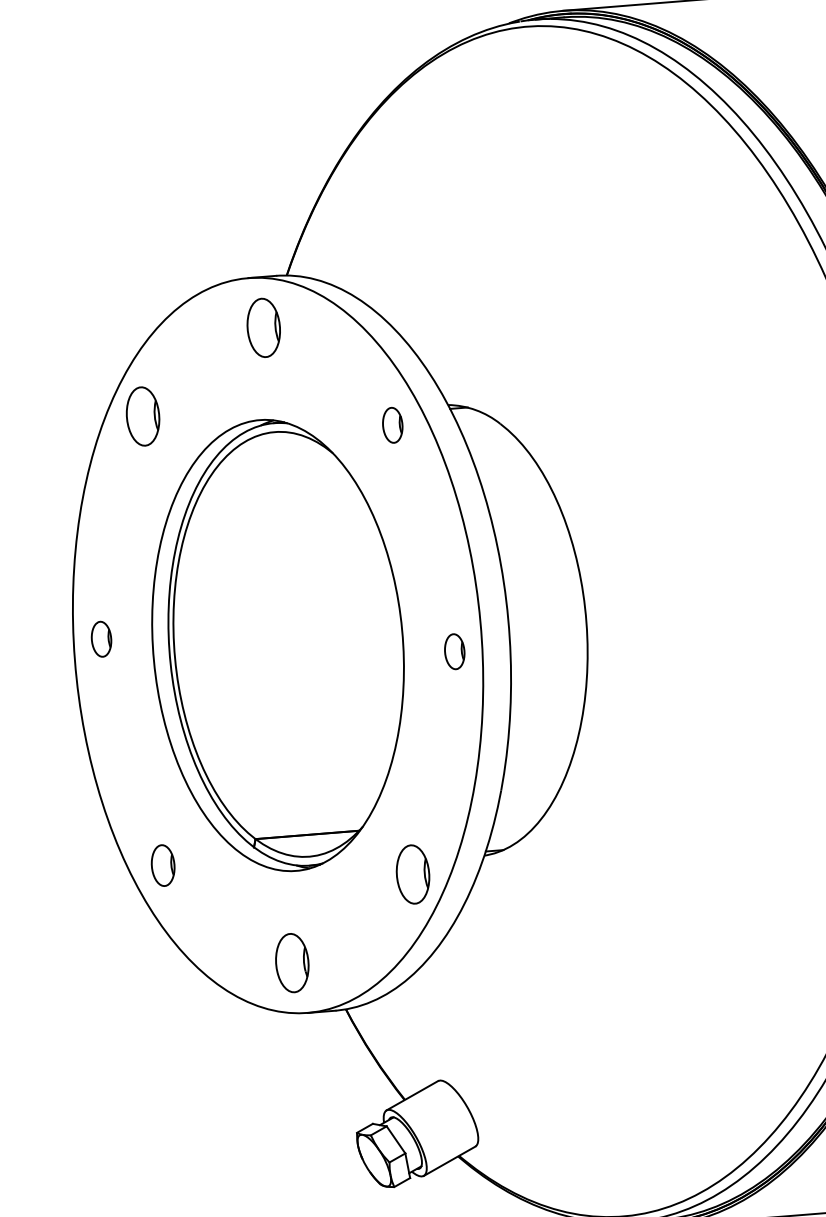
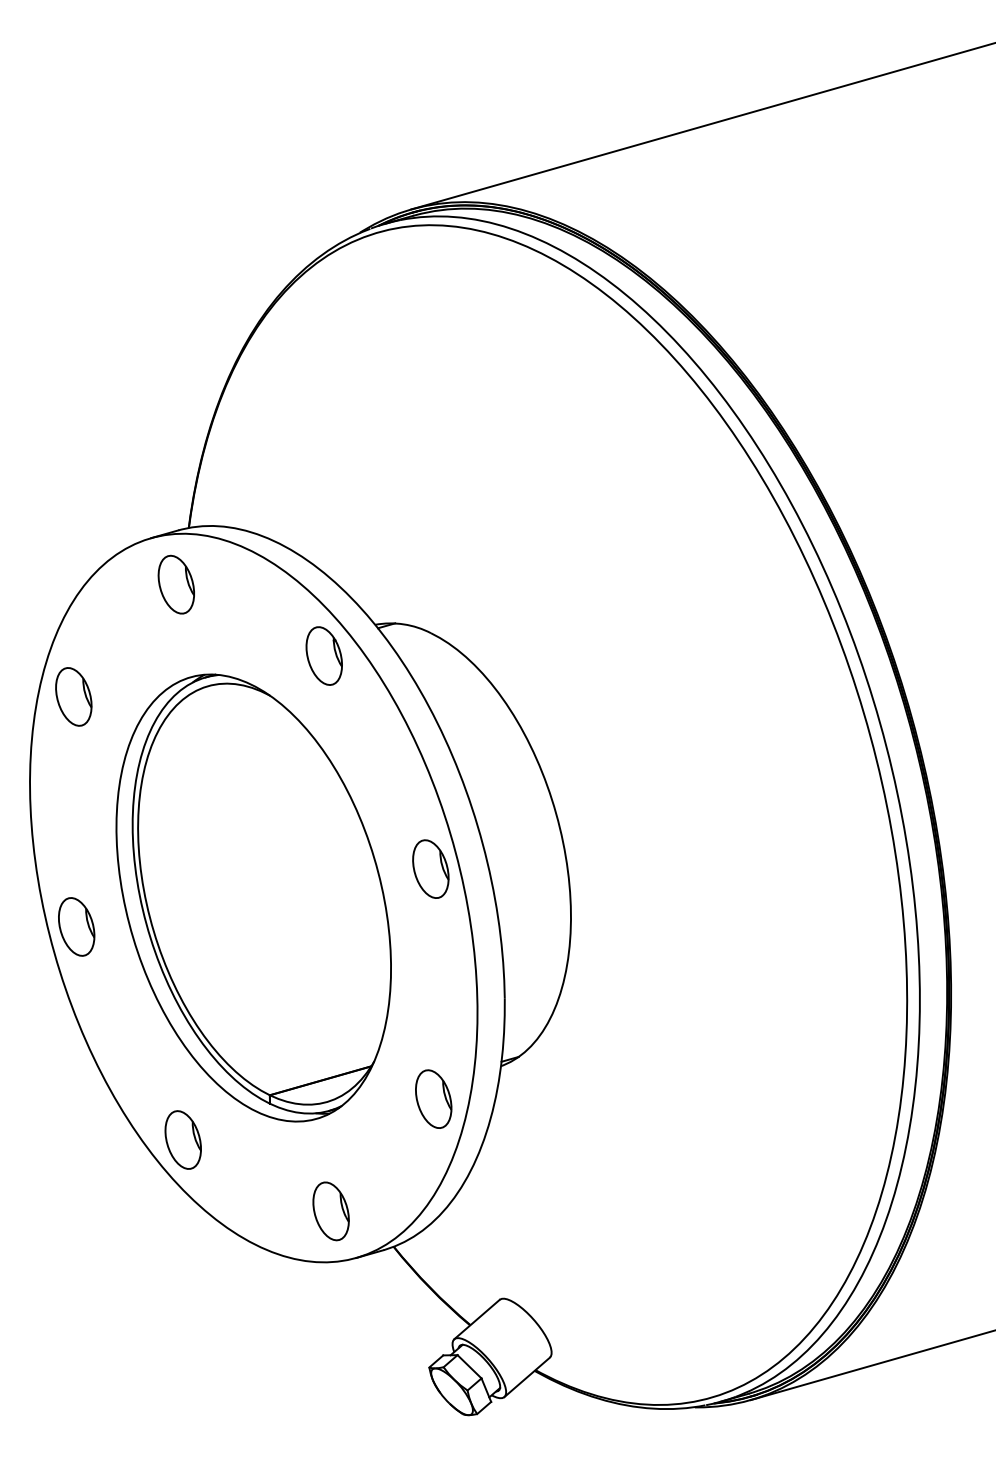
part: (392, 424) -> (323, 655), size x1.67
part: (101, 638) -> (76, 926), size x1.67
part: (454, 651) -> (430, 868), size x1.67
part: (162, 864) -> (182, 1139), size x1.43

